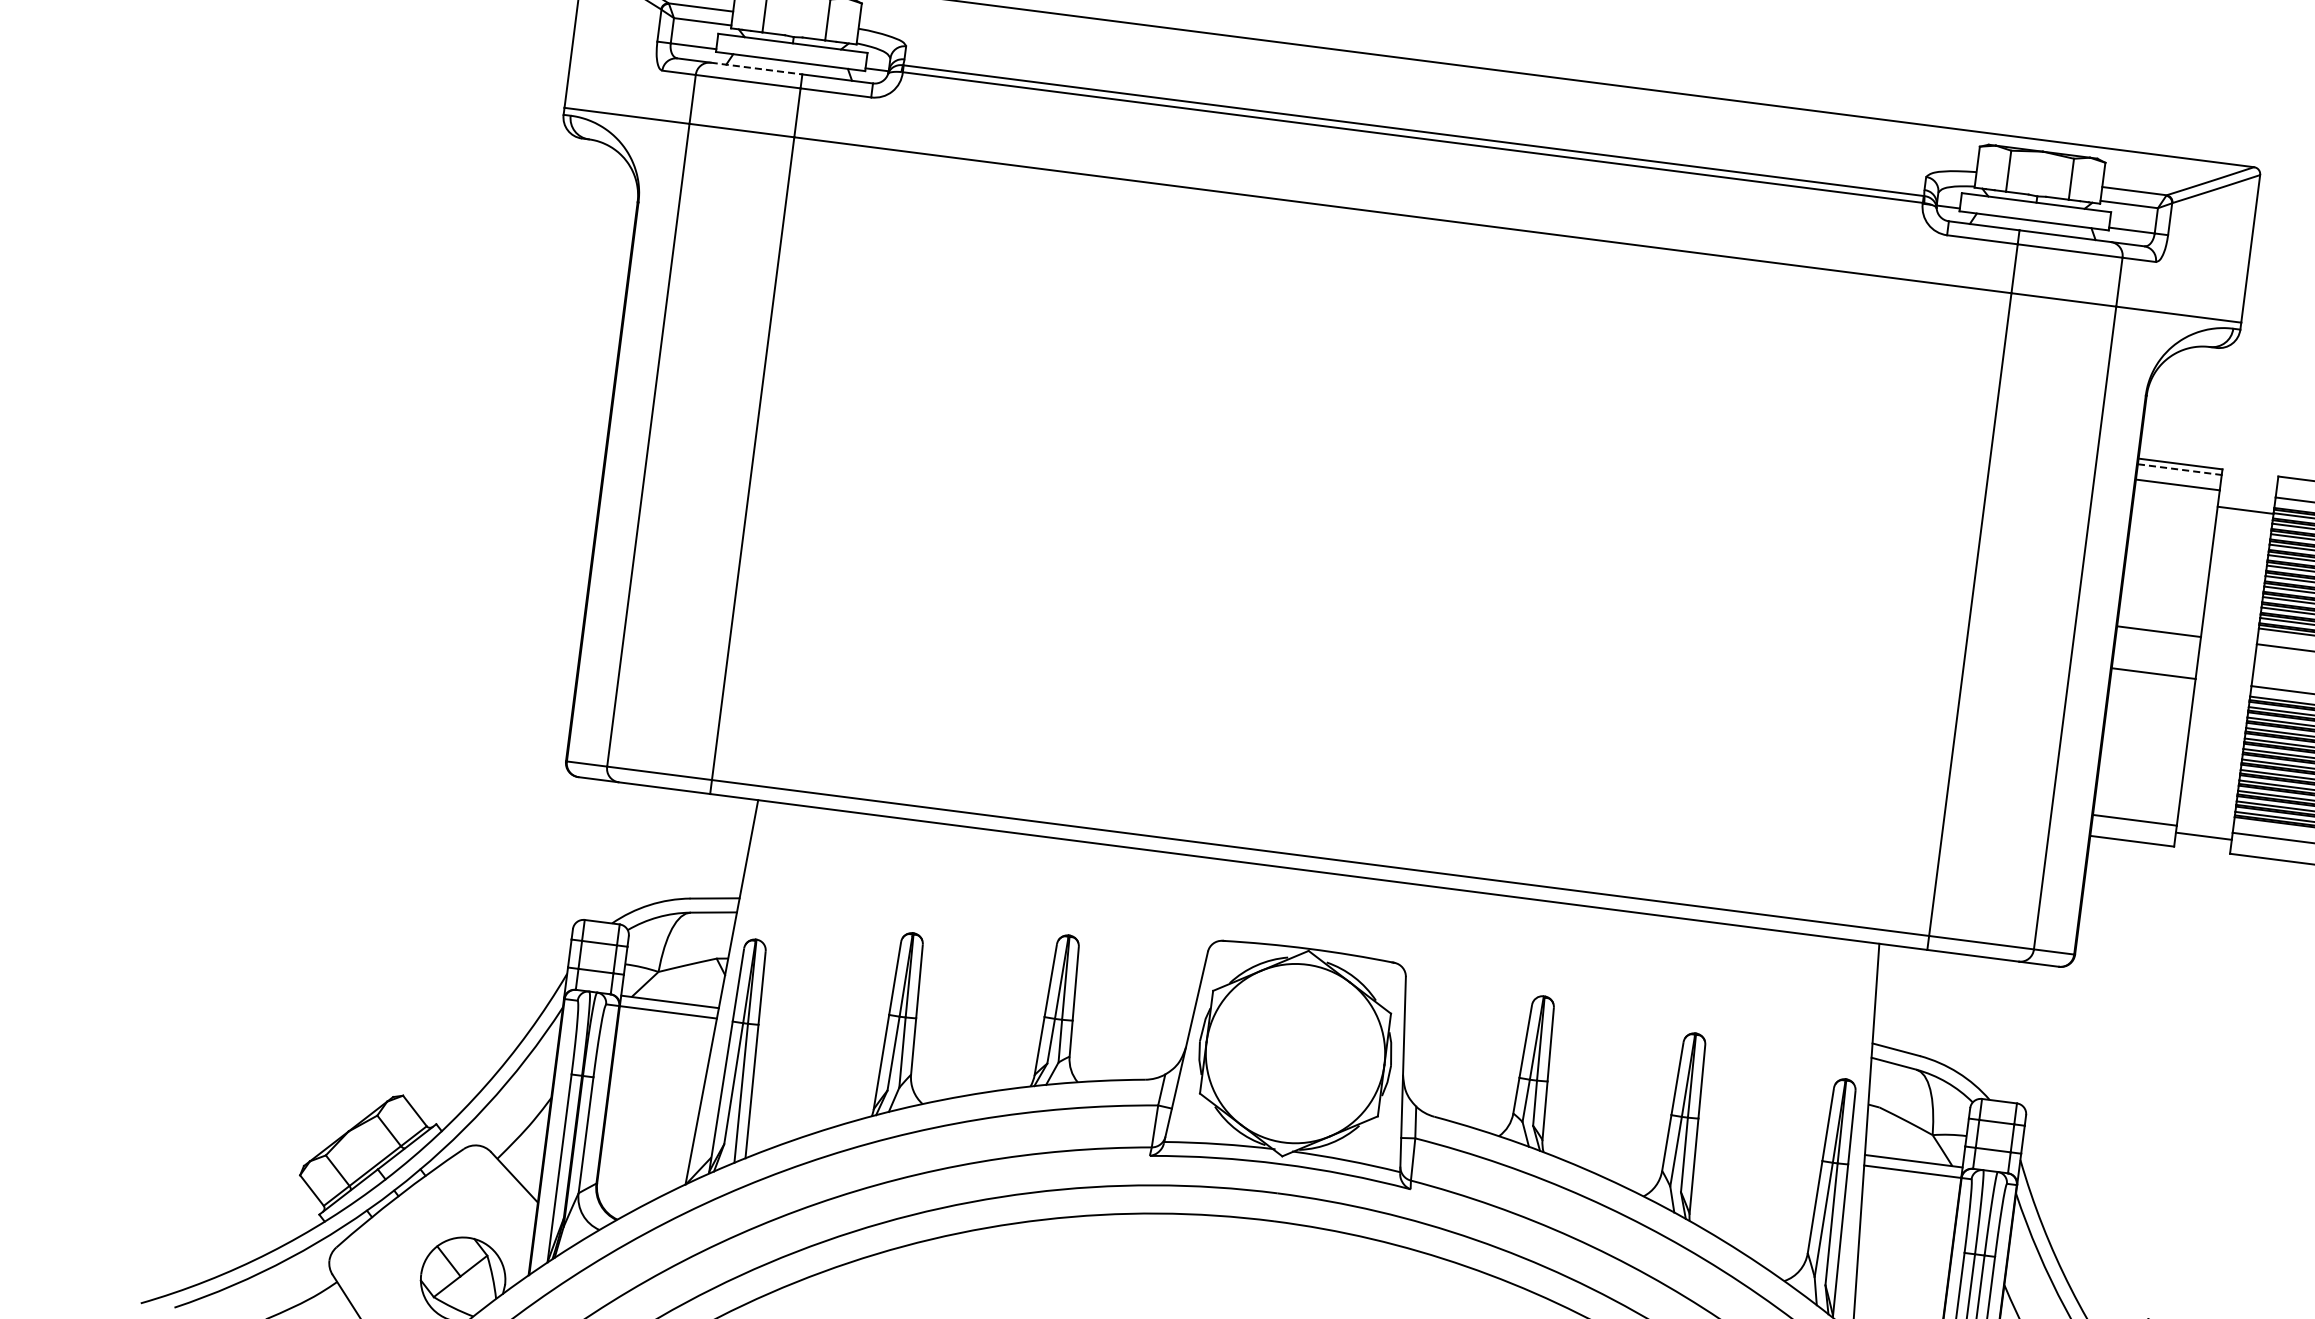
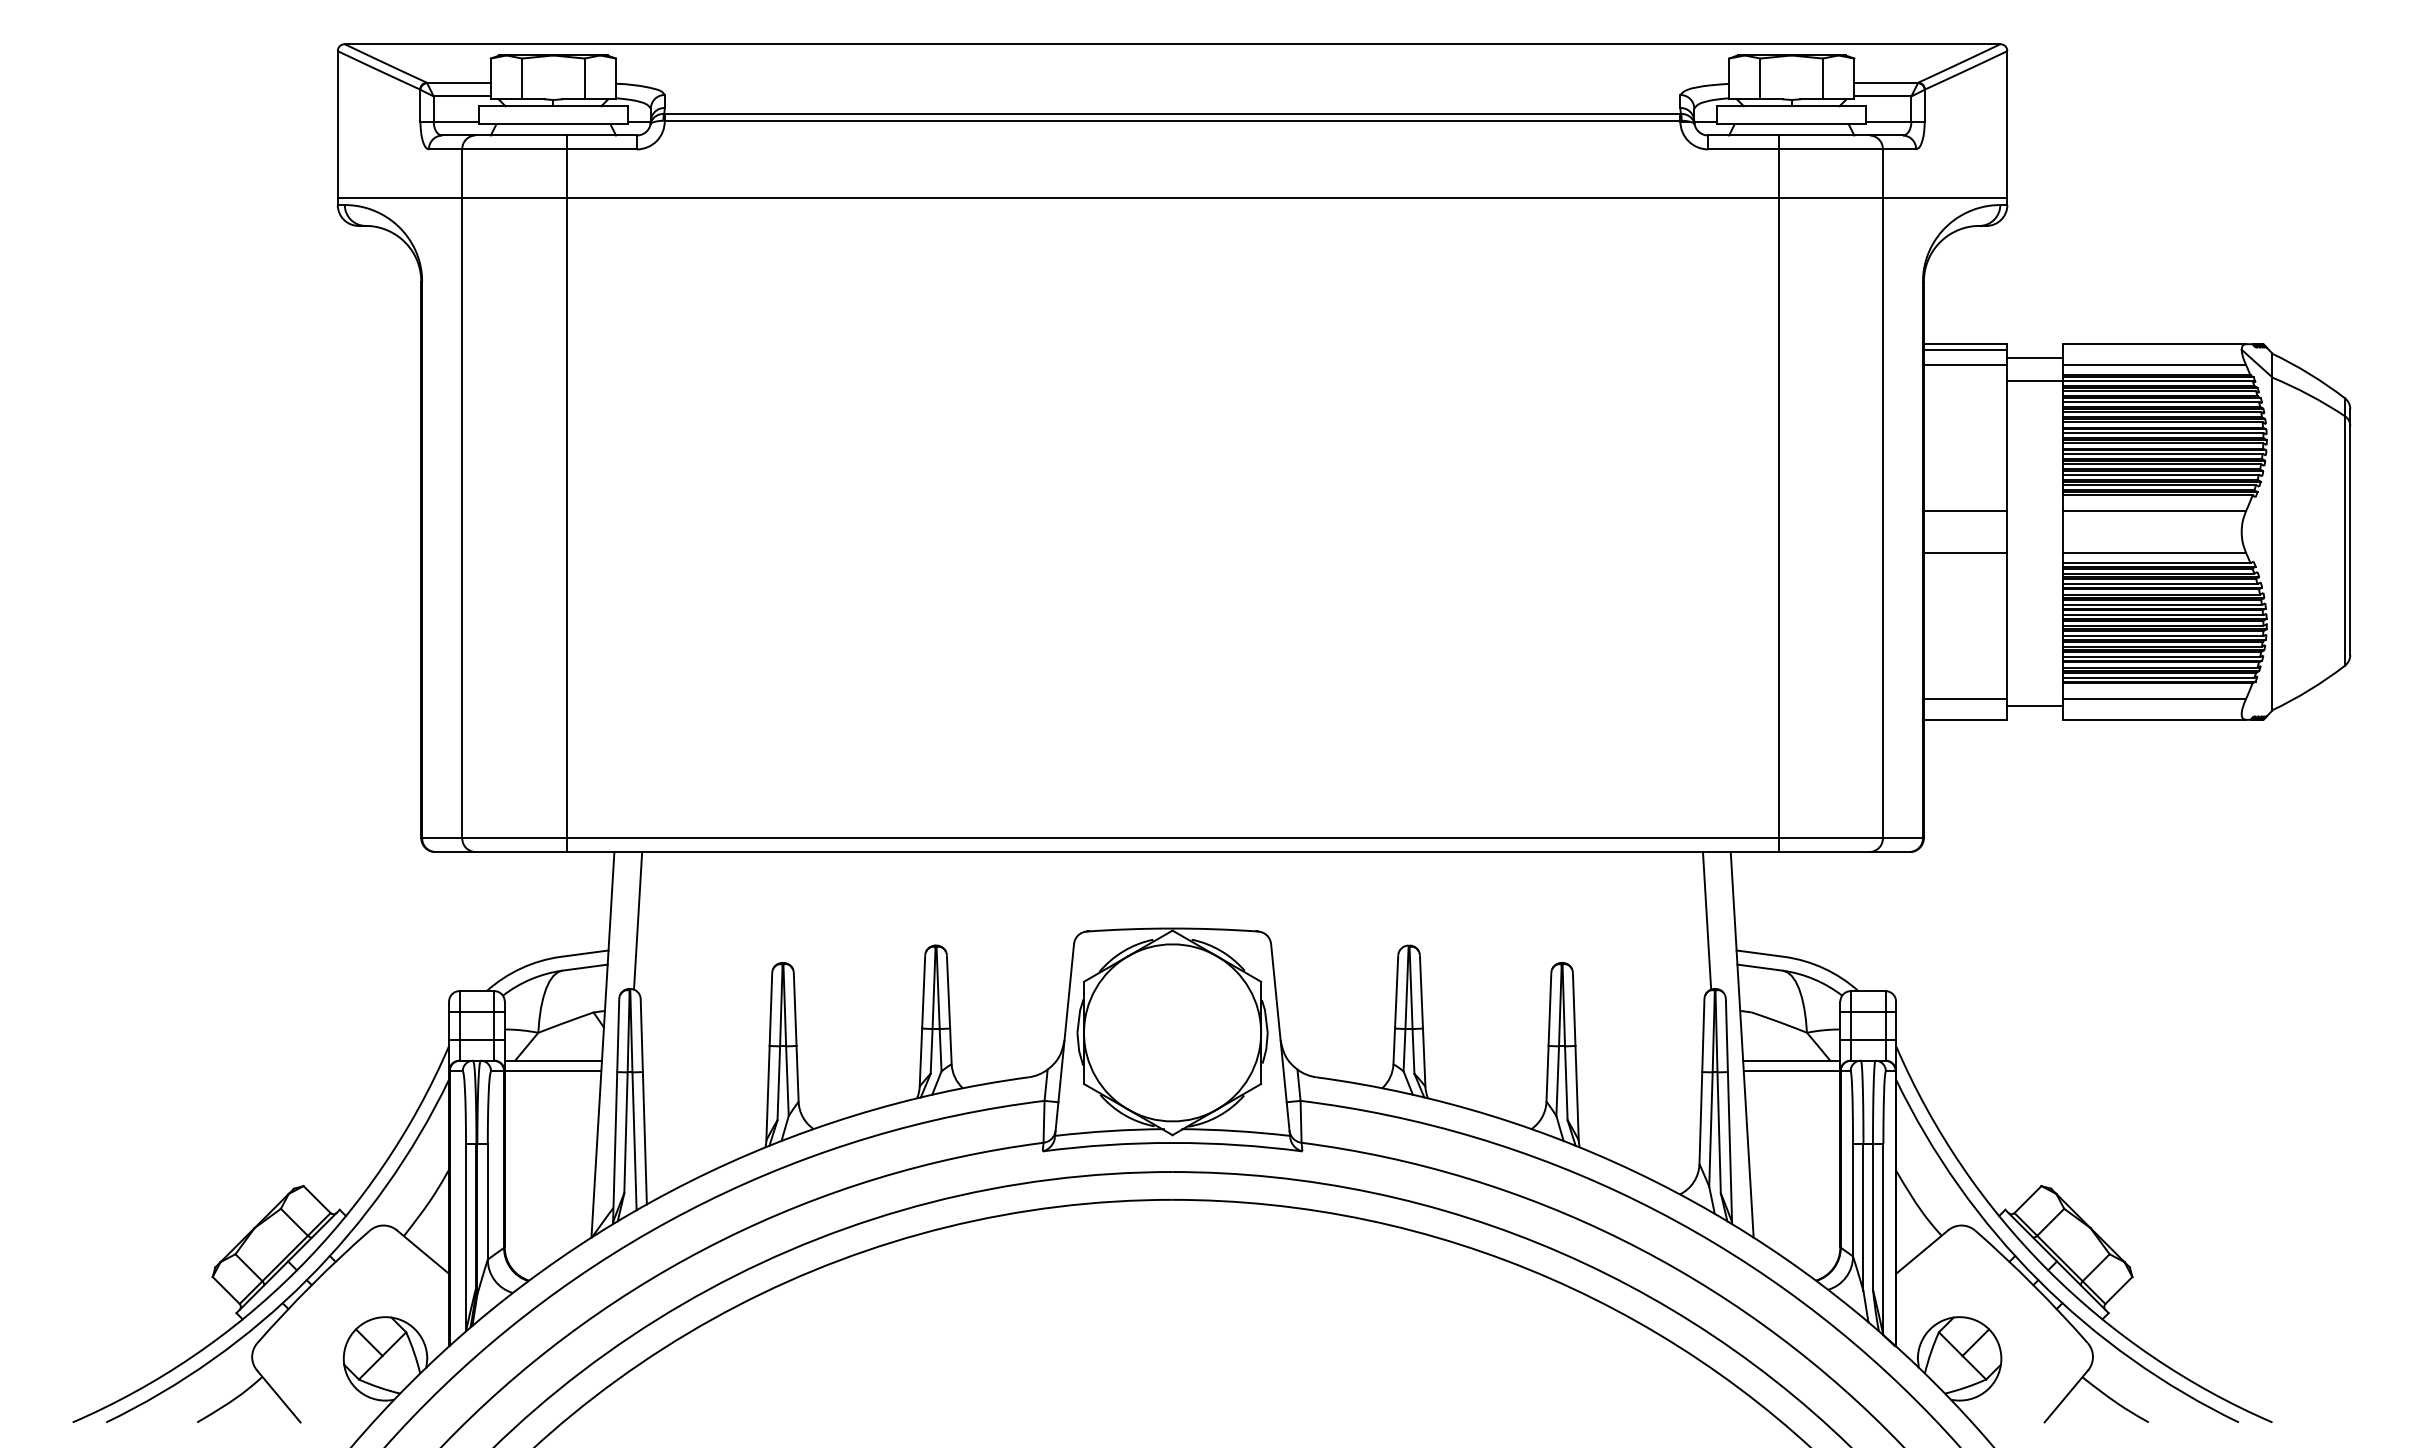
line: (756, 68) -> (520, 135), dashed -> solid
line: (2179, 469) -> (1965, 349), dashed -> solid
line: (2248, 487) -> (2035, 358), added
line: (773, 872) -> (638, 920), added
line: (1846, 1009) -> (1706, 920), added

